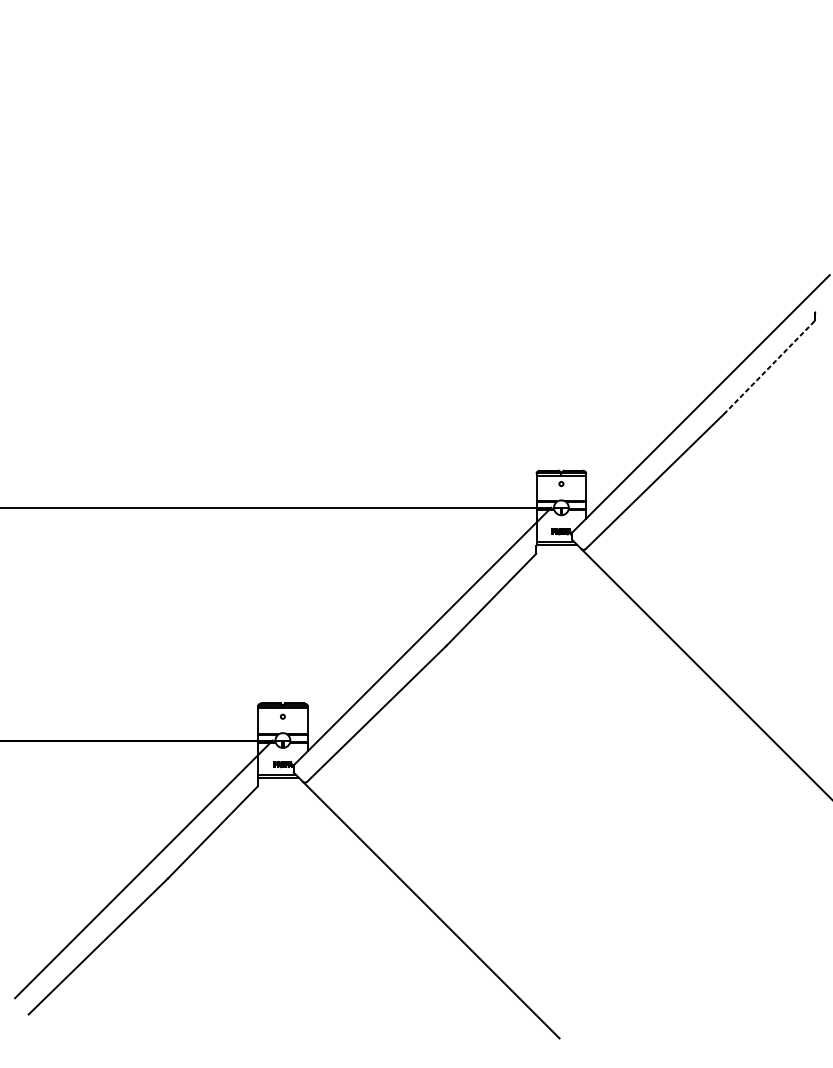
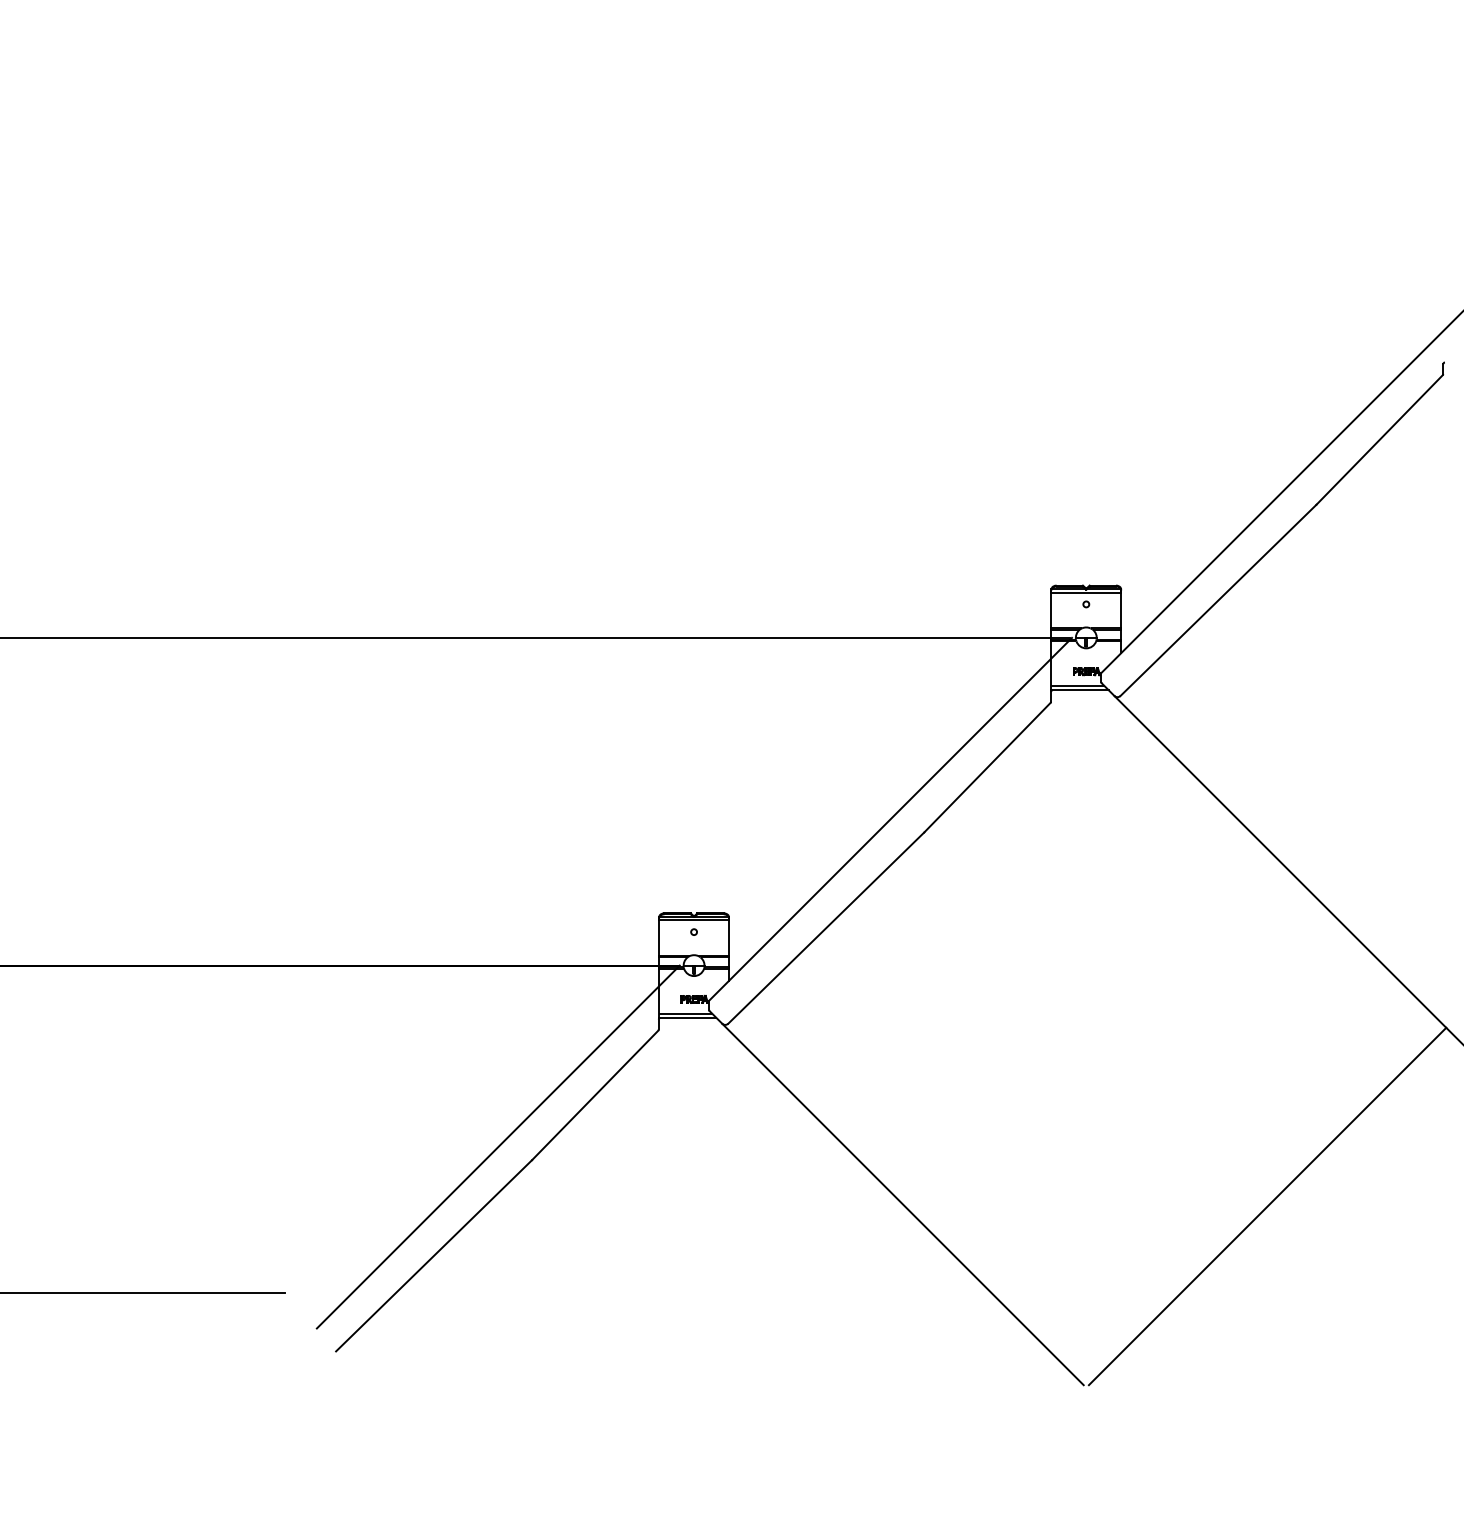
line: (769, 367) -> (1379, 440), dashed -> solid
line: (690, 911) -> (1267, 1206), added

